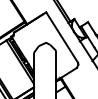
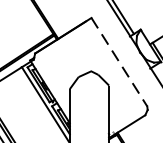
line: (62, 37) -> (119, 62), solid -> dashed

